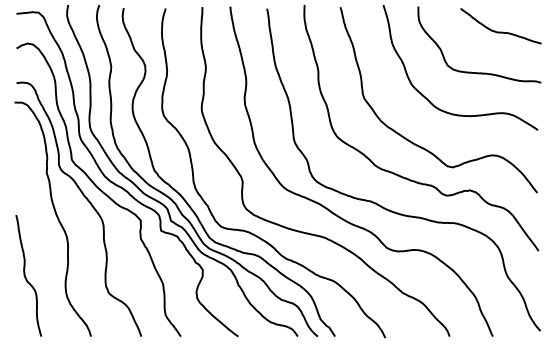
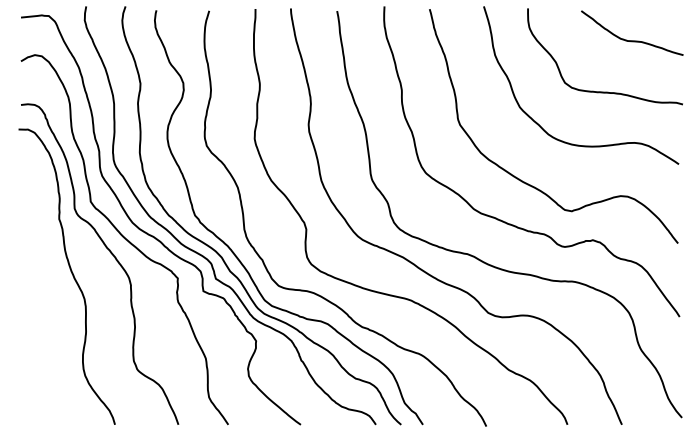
curve: (26, 277) -> (33, 350), removed

